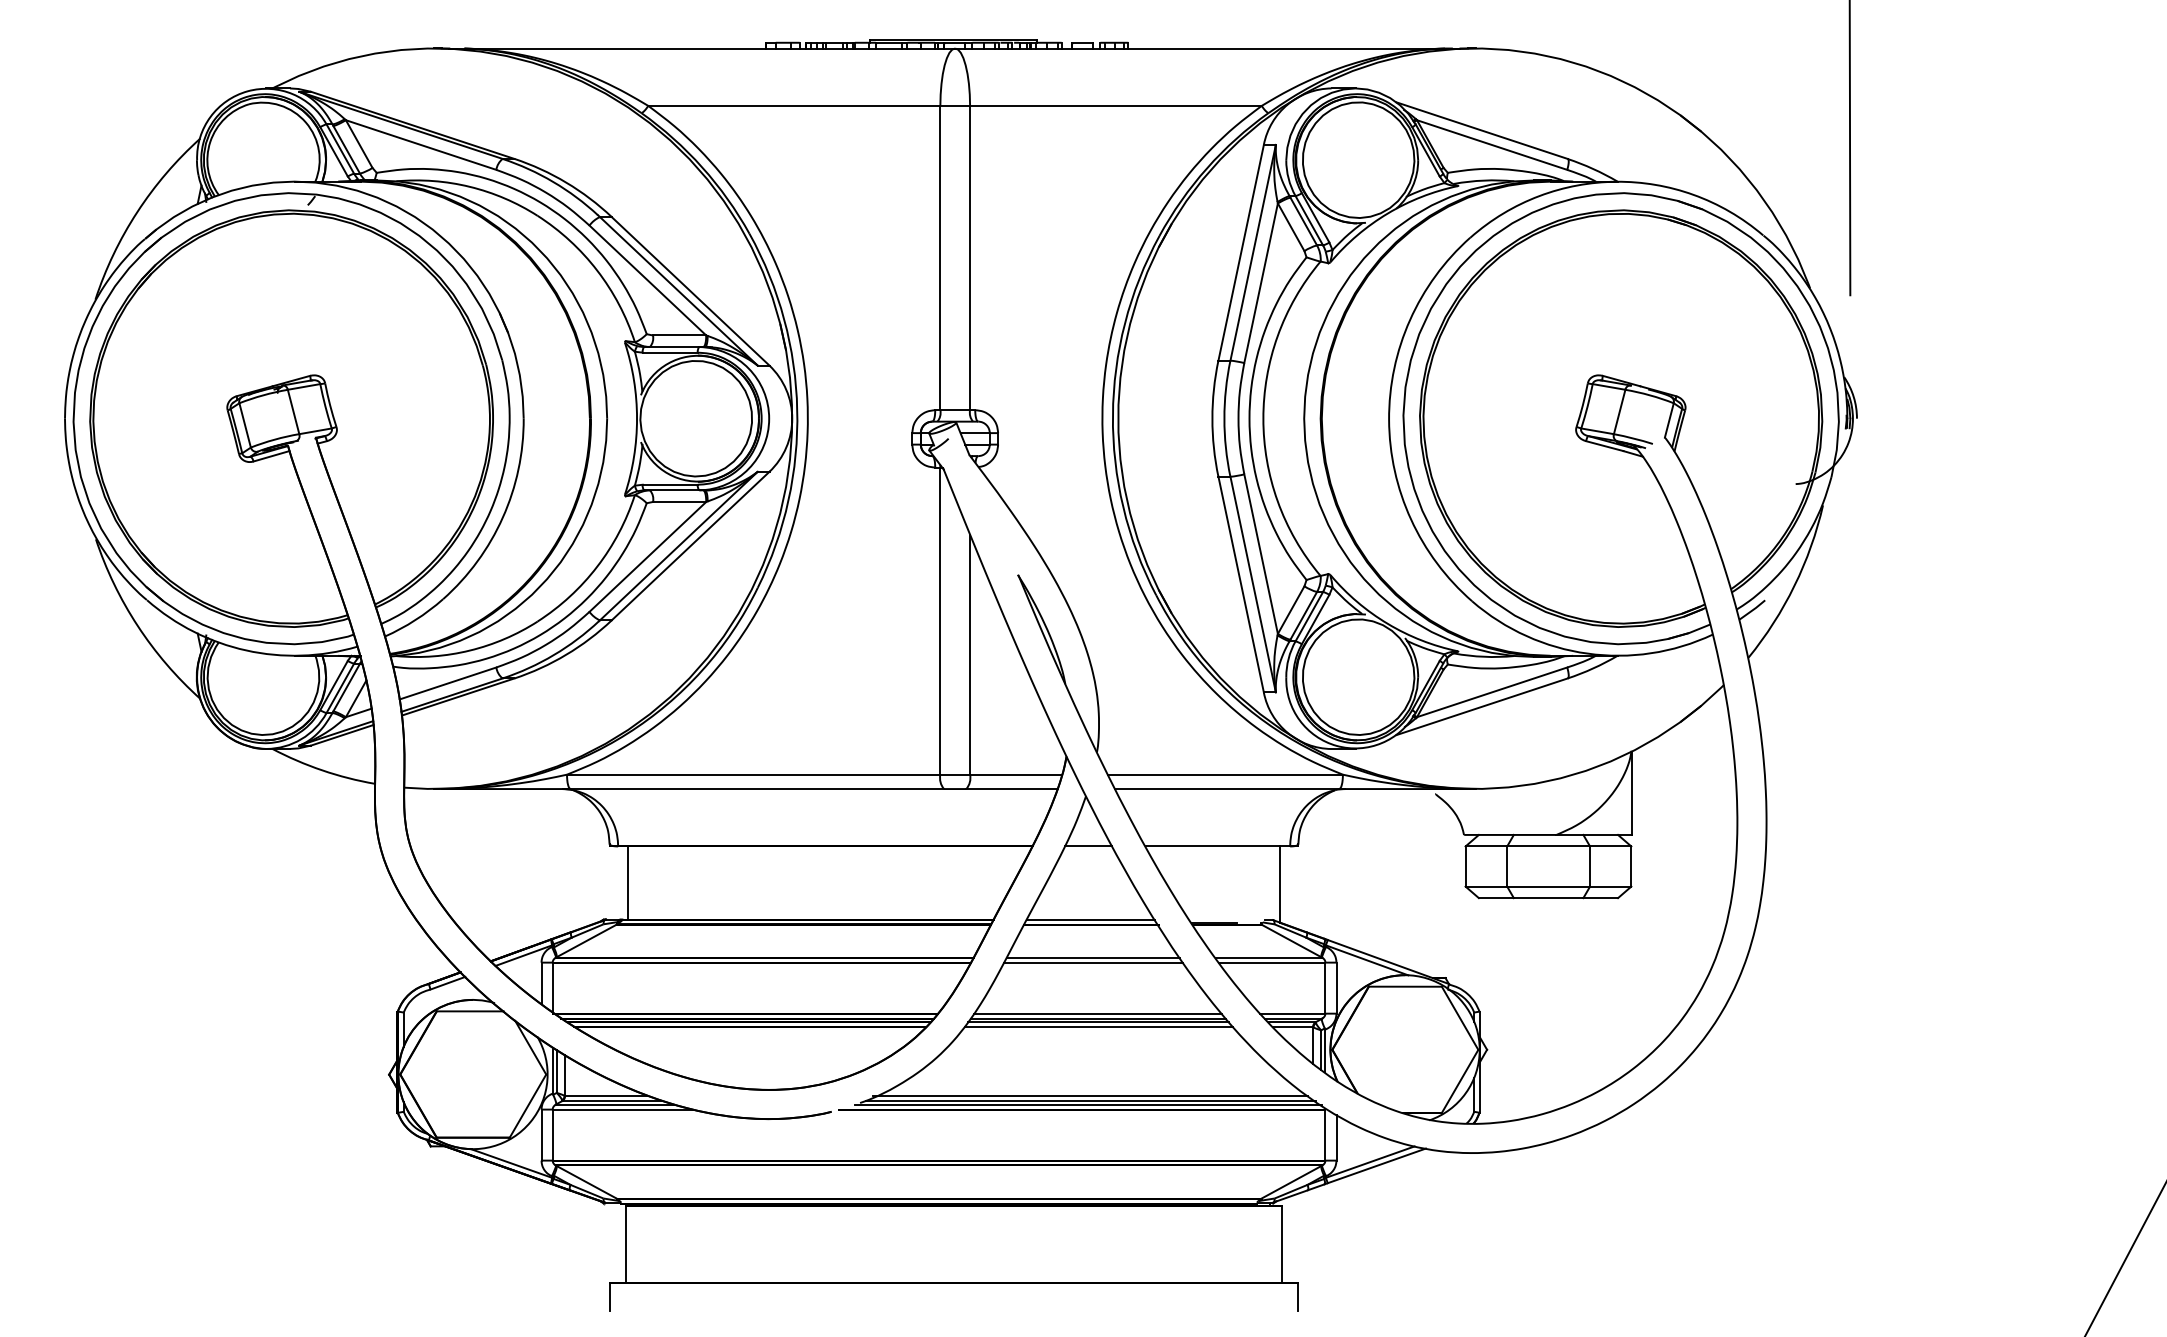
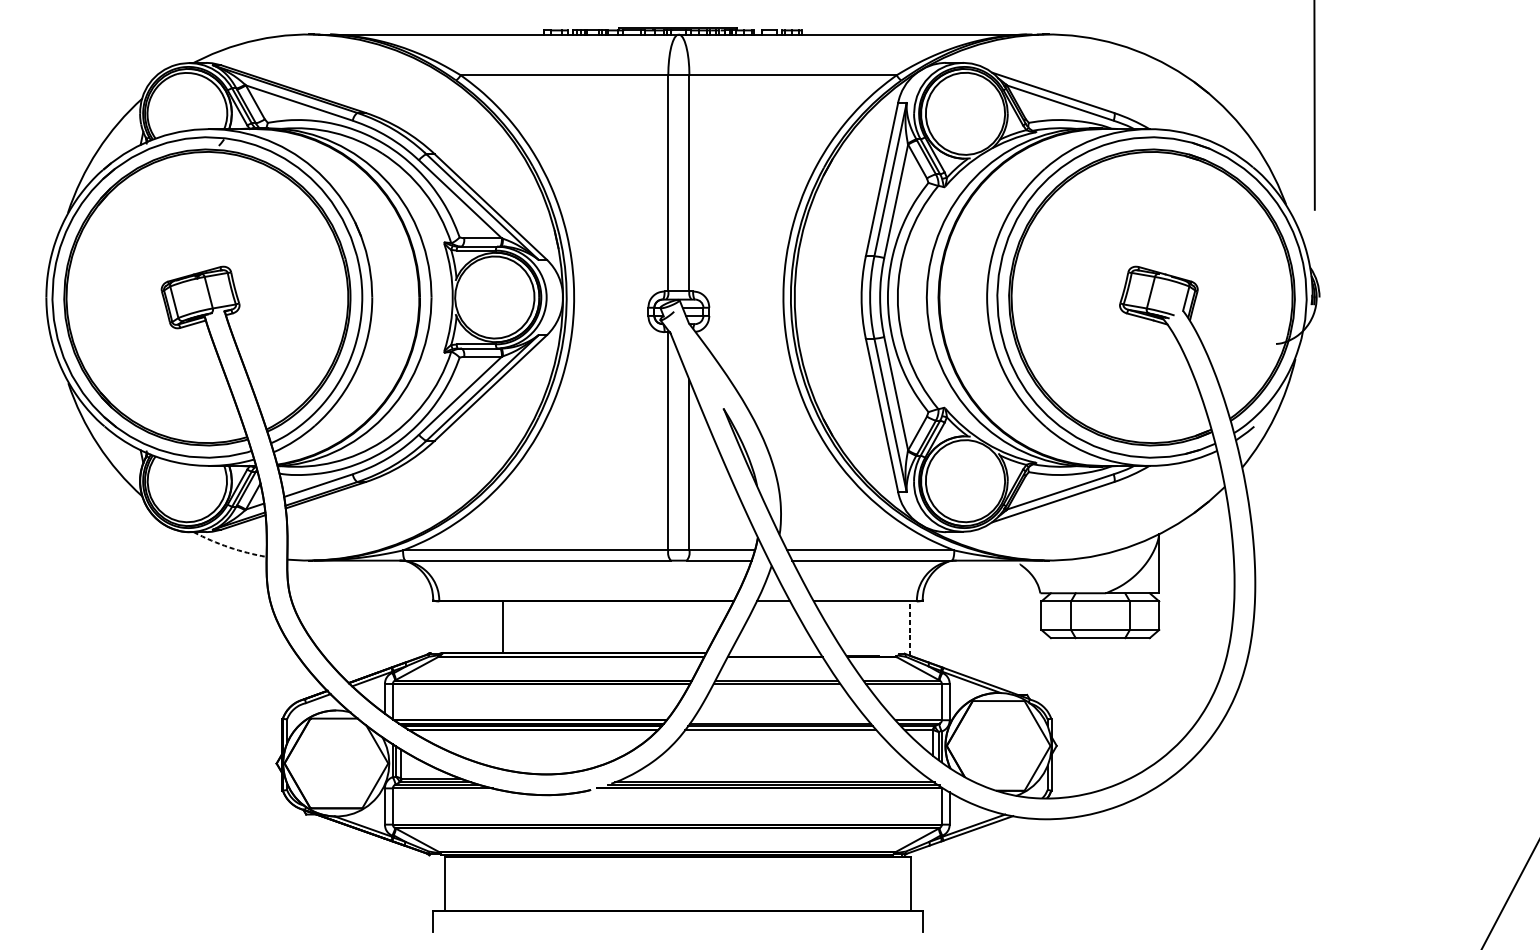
arc: (322, 770) -> (229, 547), solid -> dashed
line: (627, 882) -> (502, 627), moved
line: (1280, 884) -> (909, 628), solid -> dashed
line: (1090, 919) -> (774, 653), removed
line: (1097, 1013) -> (779, 720), removed
line: (1090, 1096) -> (774, 779), removed

